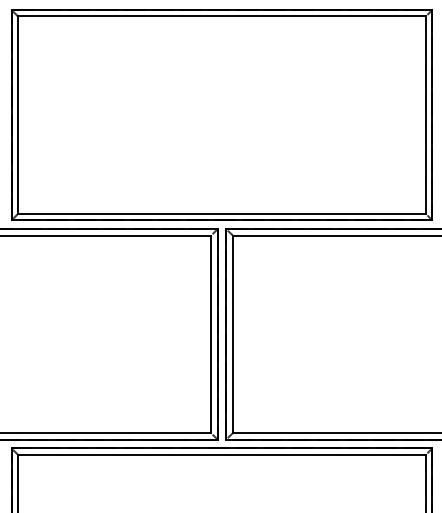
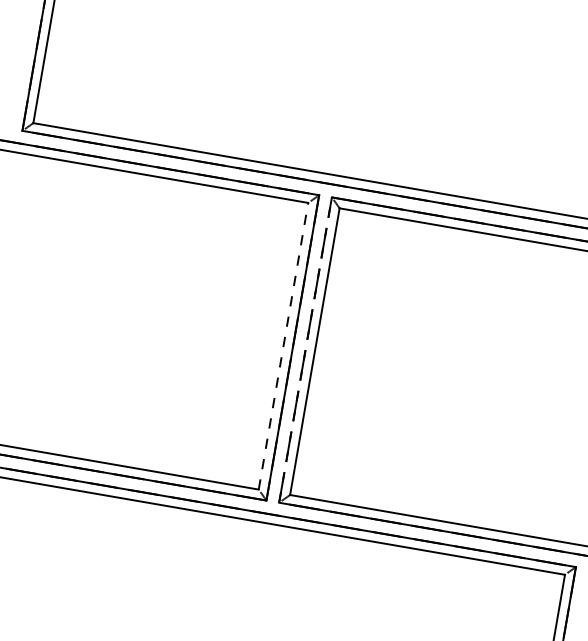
line: (226, 333) -> (305, 348), solid -> dashed
line: (211, 334) -> (283, 346), solid -> dashed

